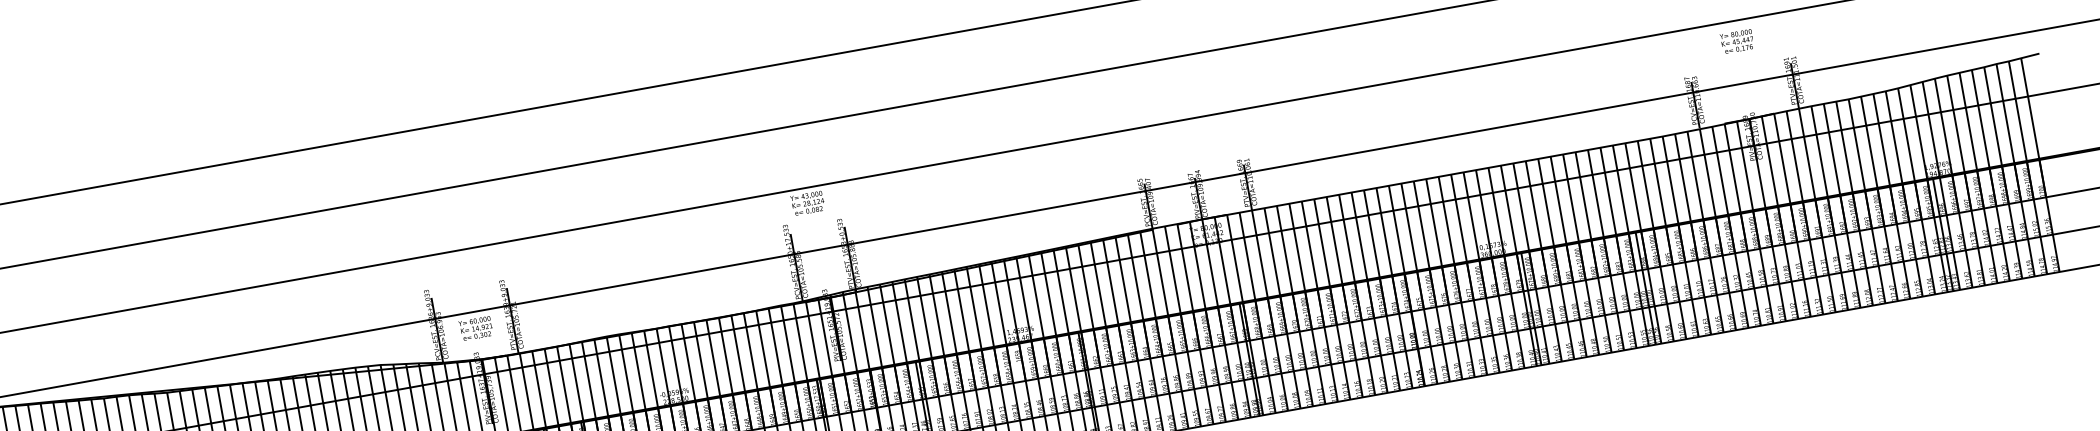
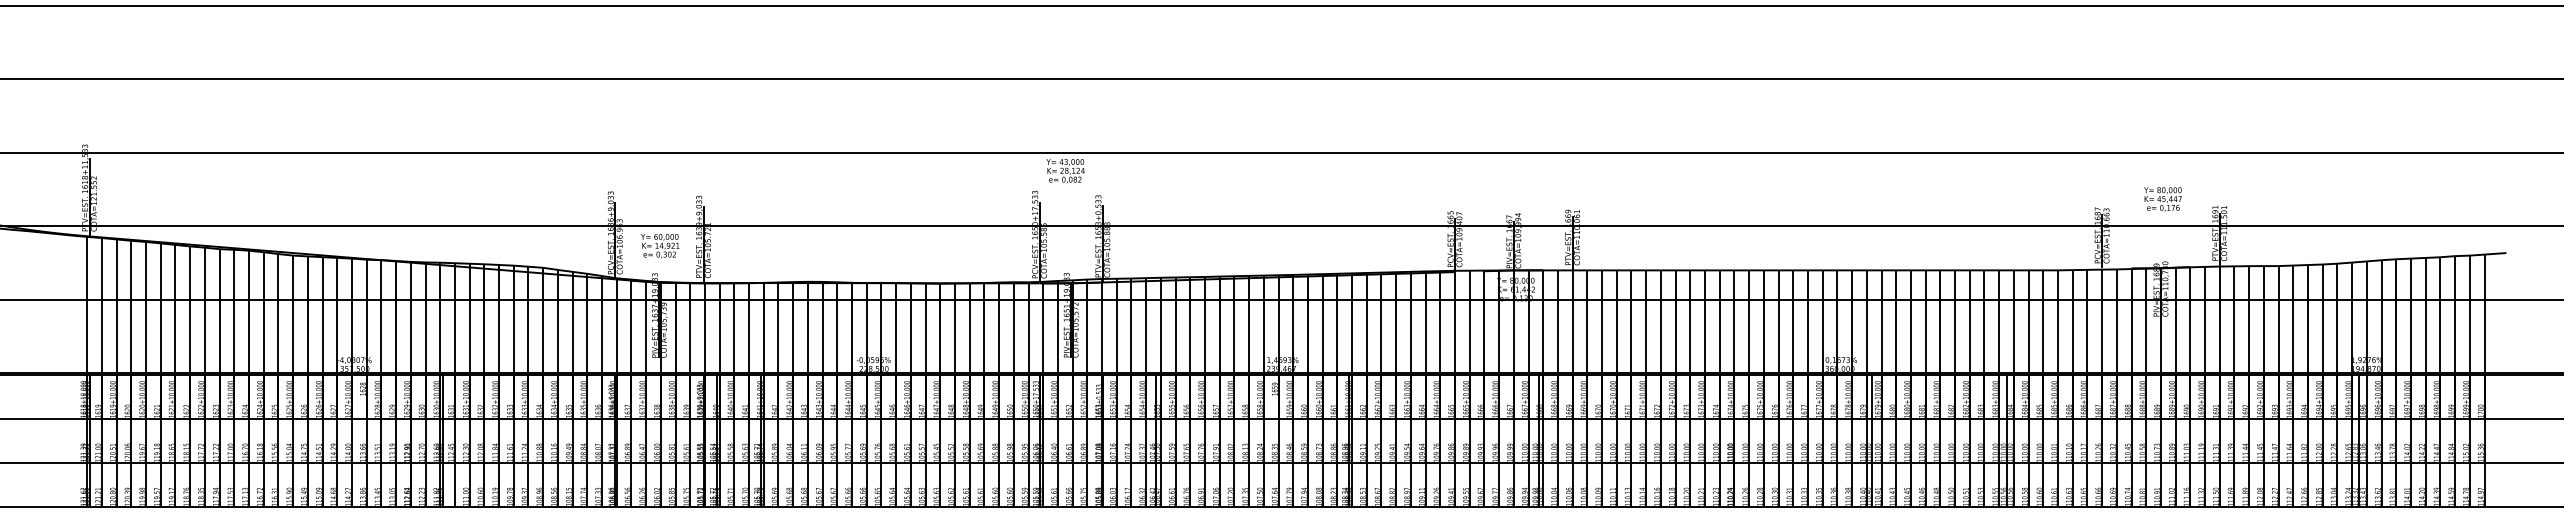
text: (1736, 42) -> (2162, 199), moved

